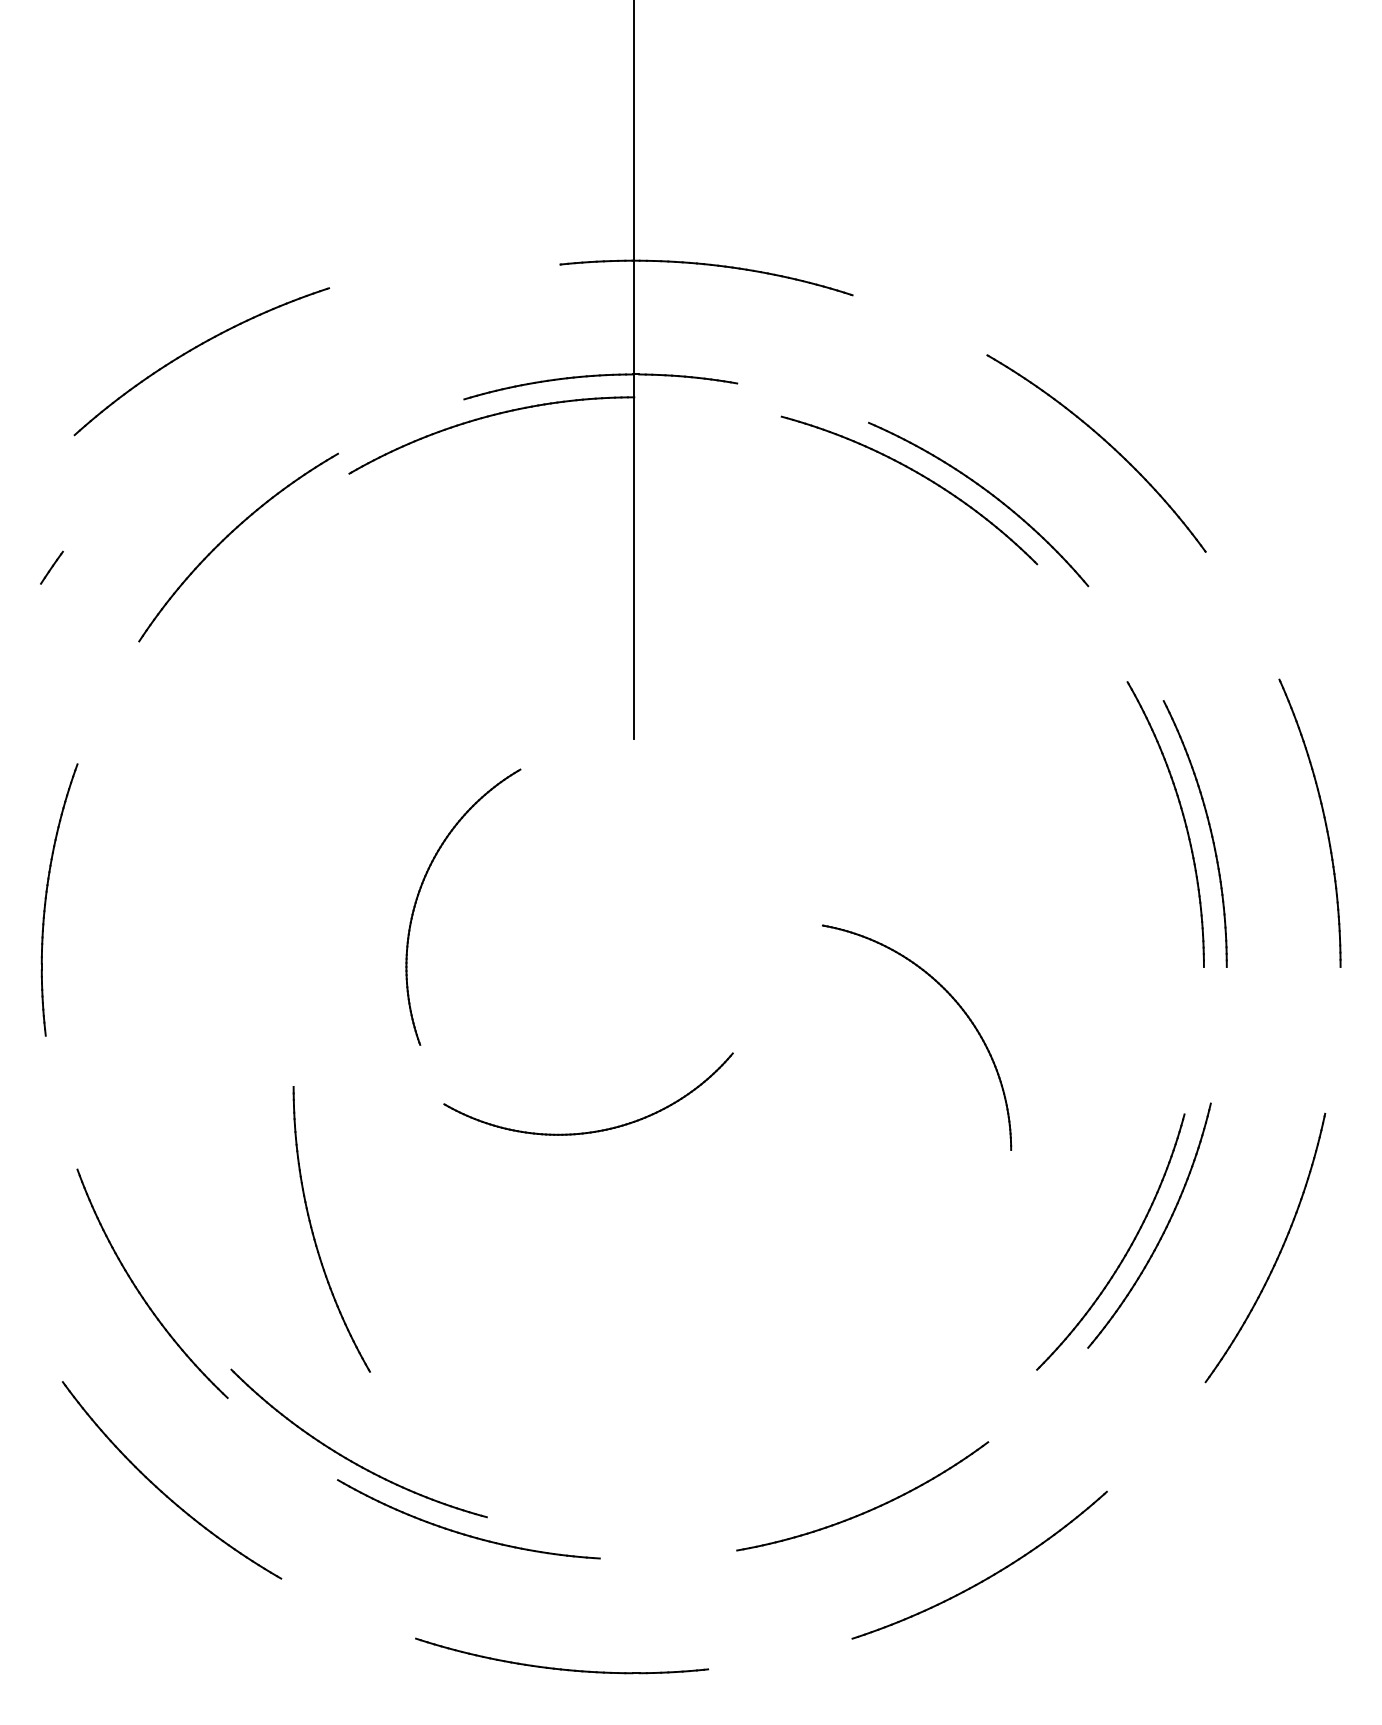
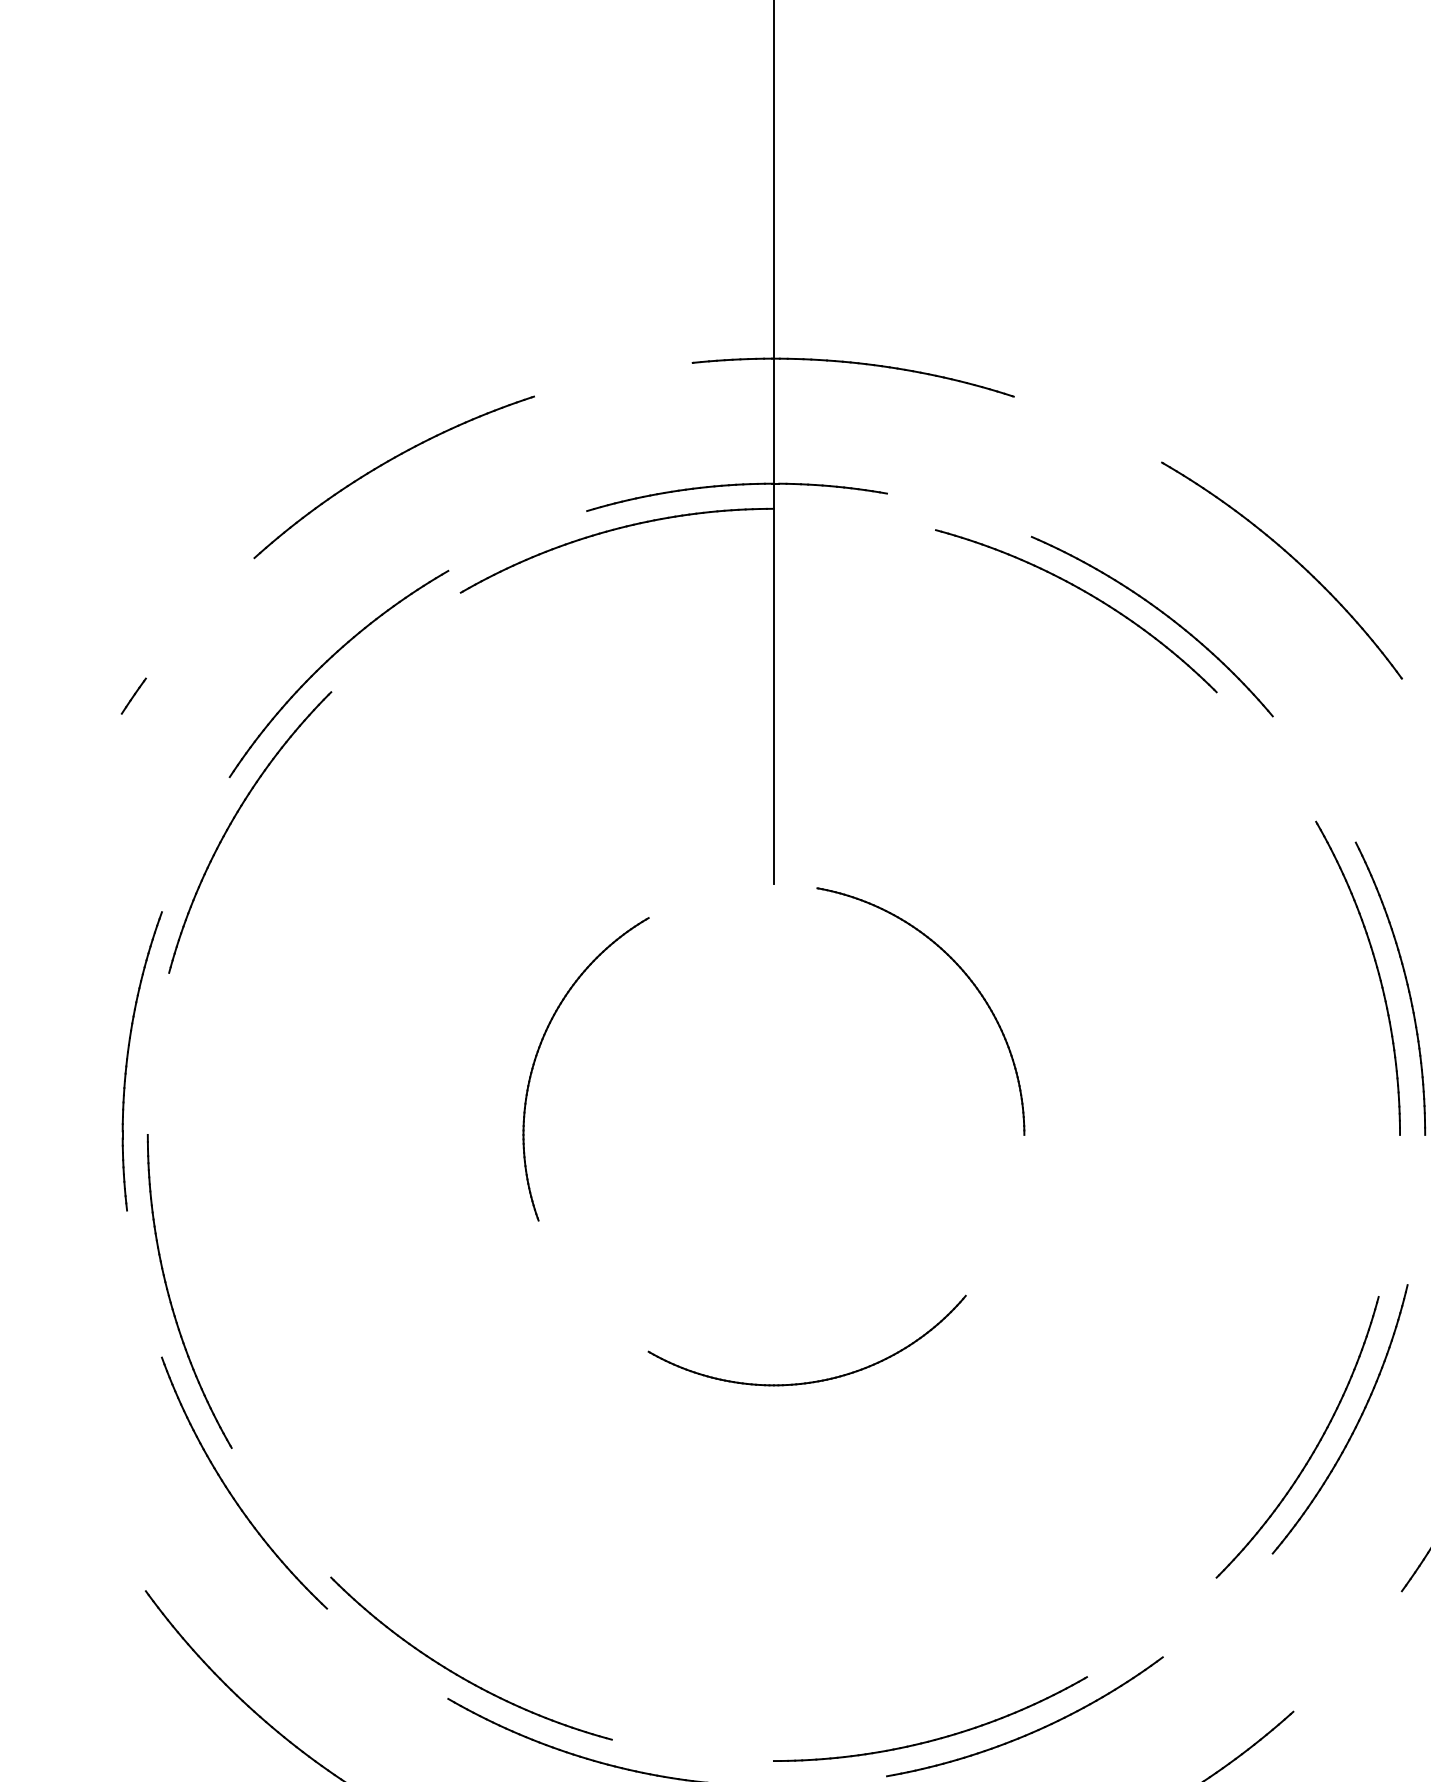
part: (194, 349) -> (386, 463), moved
part: (141, 683) -> (232, 823), added
part: (959, 1007) -> (967, 978), moved
part: (595, 1130) -> (814, 1380), moved
part: (314, 1235) -> (170, 1298), moved
part: (779, 1516) -> (933, 1738), added

